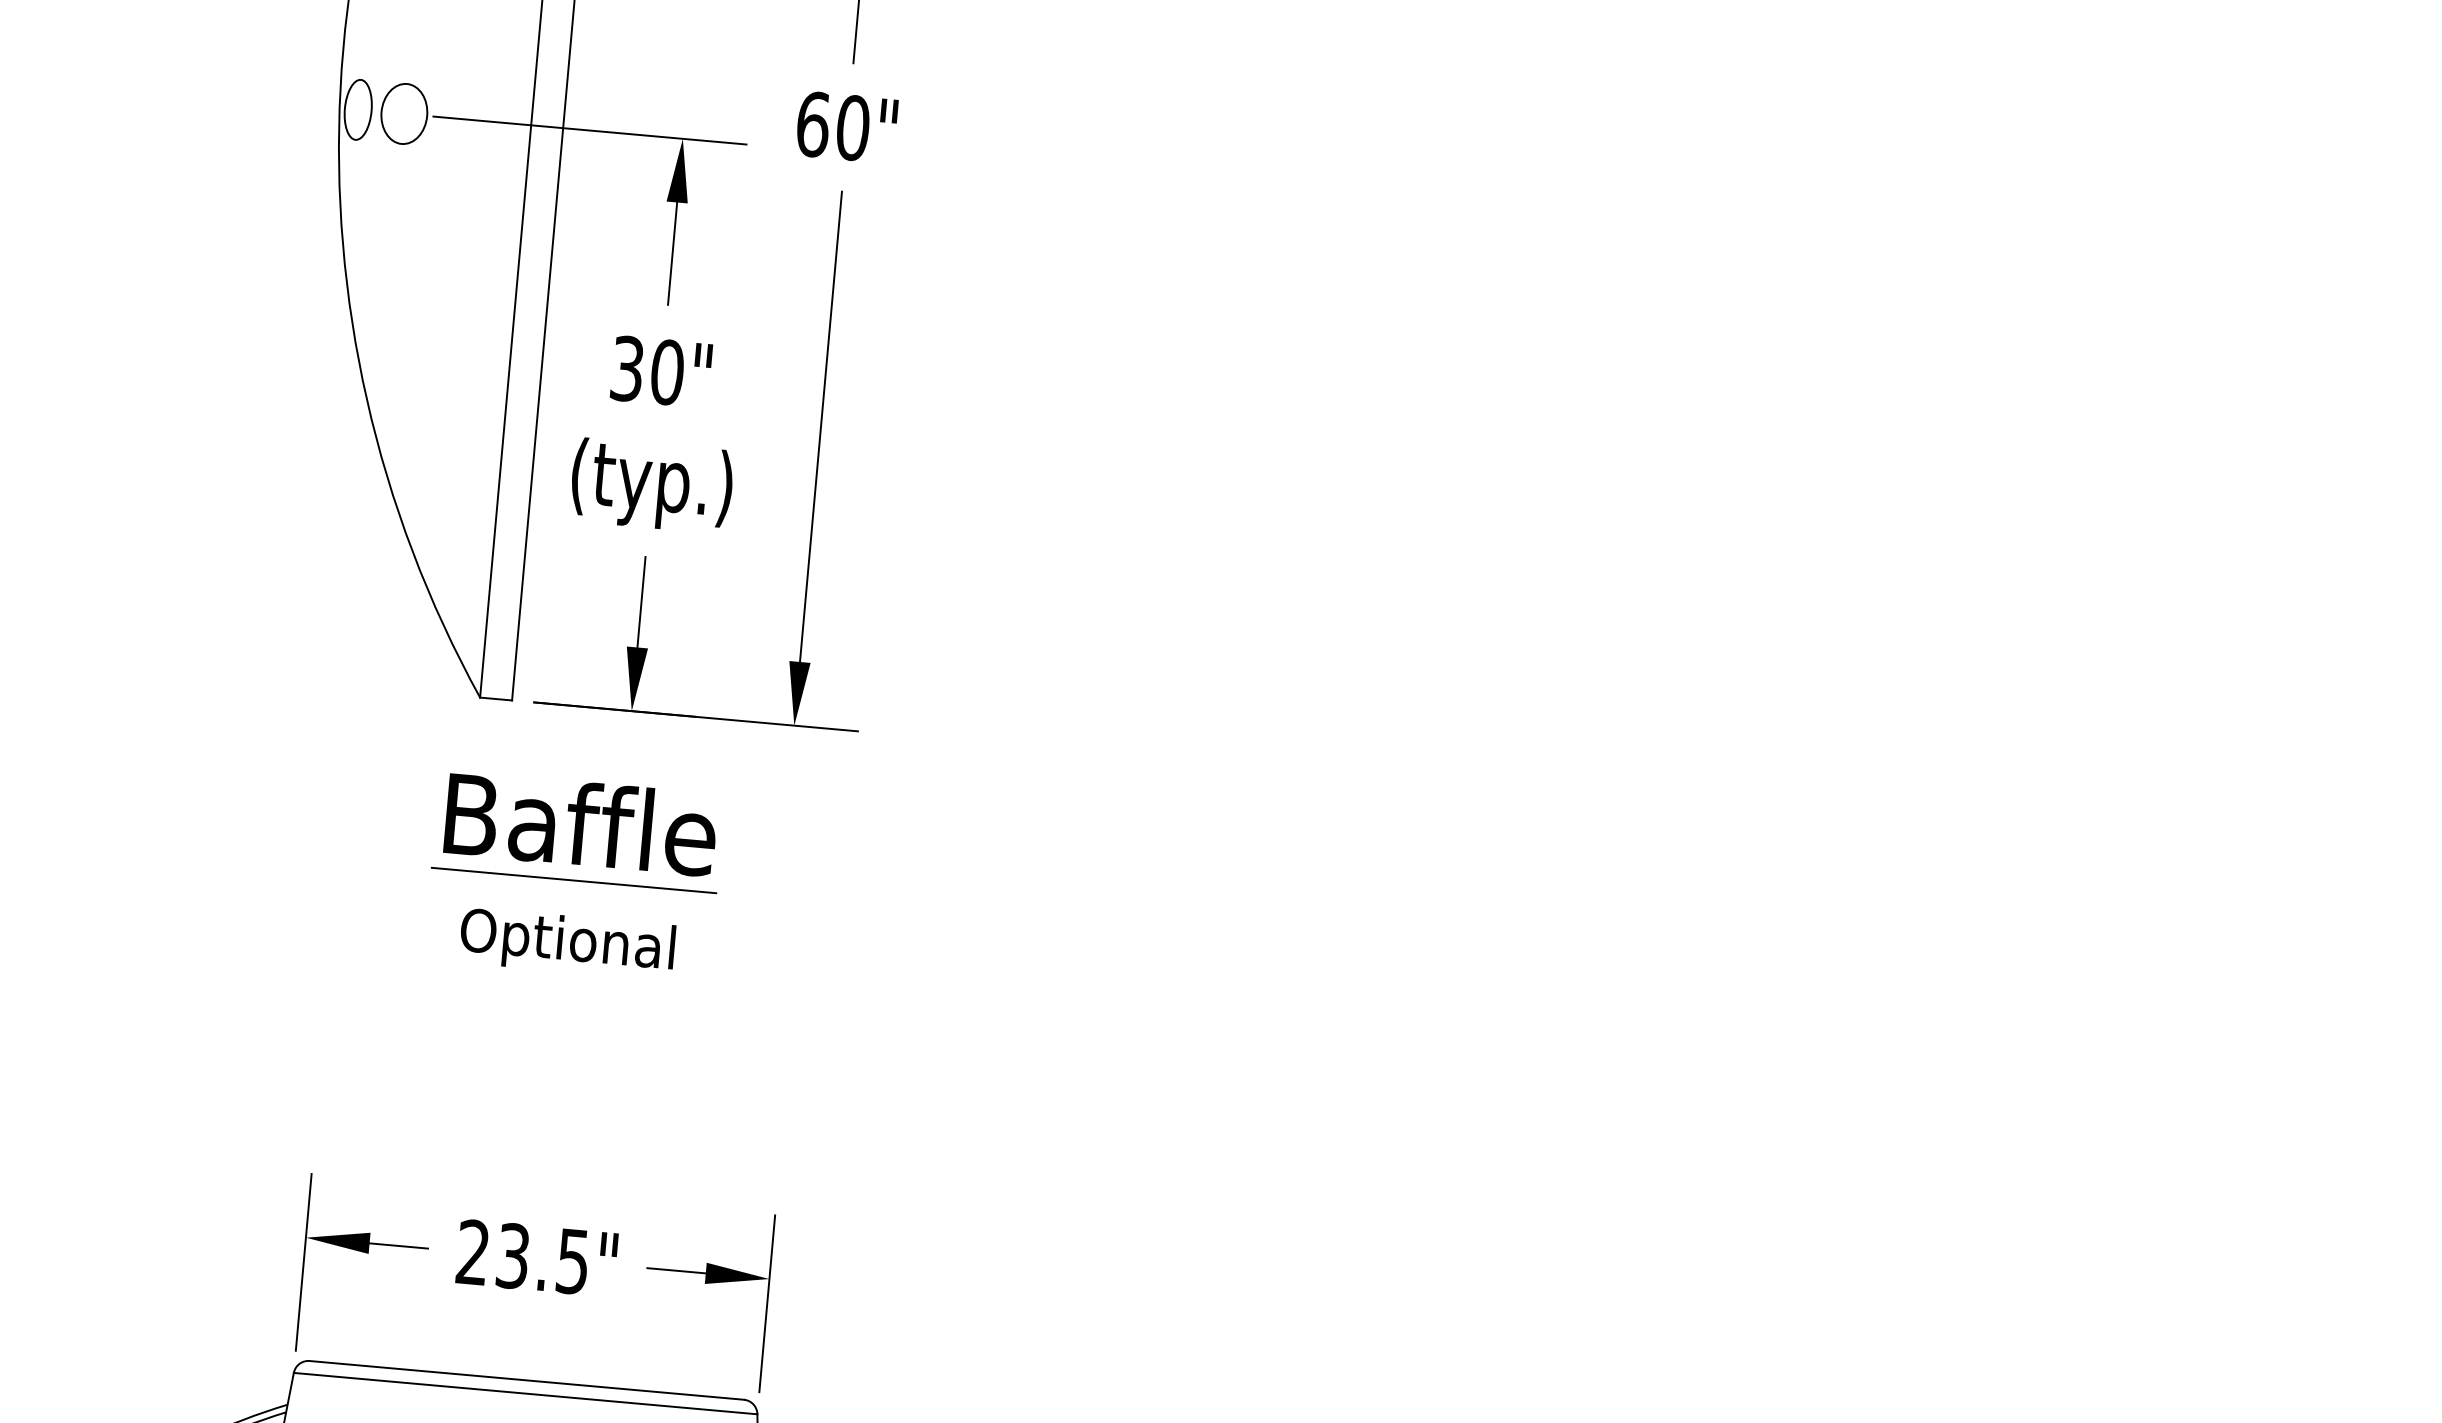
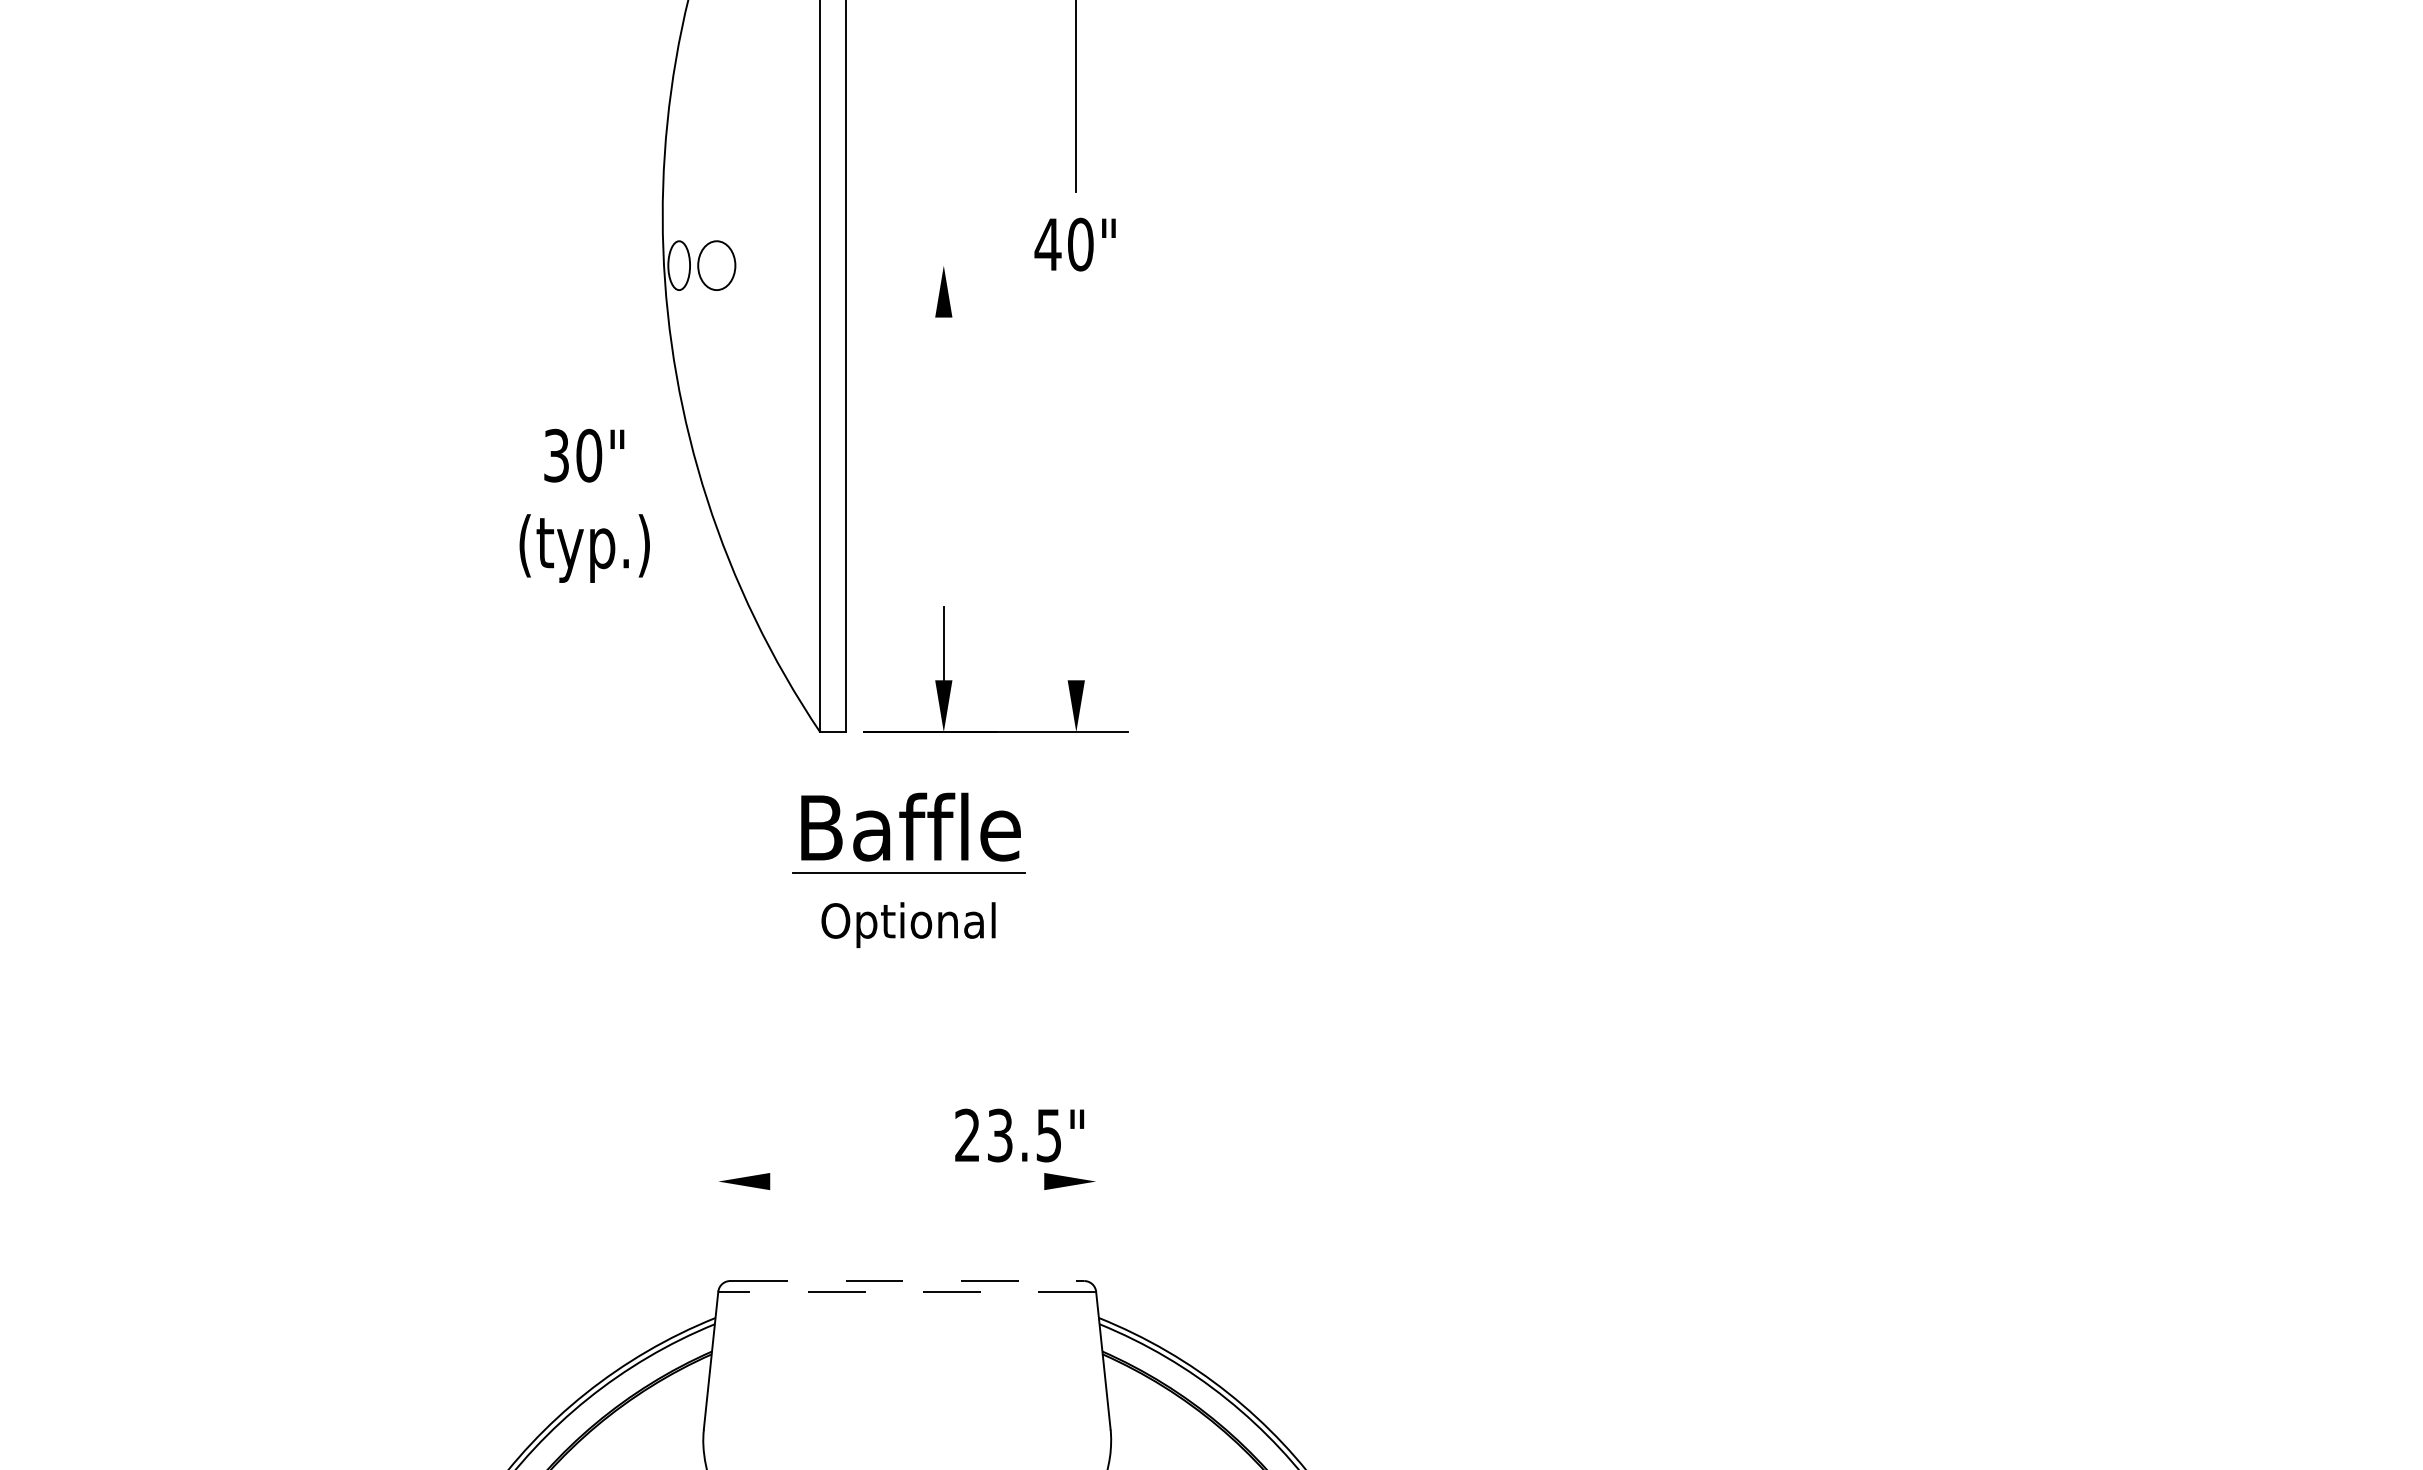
text: (812, 124) -> (1047, 244), 60" -> 40"
line: (589, 130) -> (867, 265), removed
line: (672, 253) -> (943, 359), removed
line: (821, 426) -> (1076, 488), removed
text: (656, 432) -> (584, 505), moved
line: (398, 1245) -> (793, 1181), removed
text: (536, 1258) -> (1019, 1135), moved
line: (303, 1262) -> (718, 1201), removed
line: (676, 1270) -> (1020, 1181), removed
line: (767, 1303) -> (1096, 1201), removed
line: (527, 1380) -> (907, 1281), solid -> dashed
line: (525, 1393) -> (907, 1291), solid -> dashed

